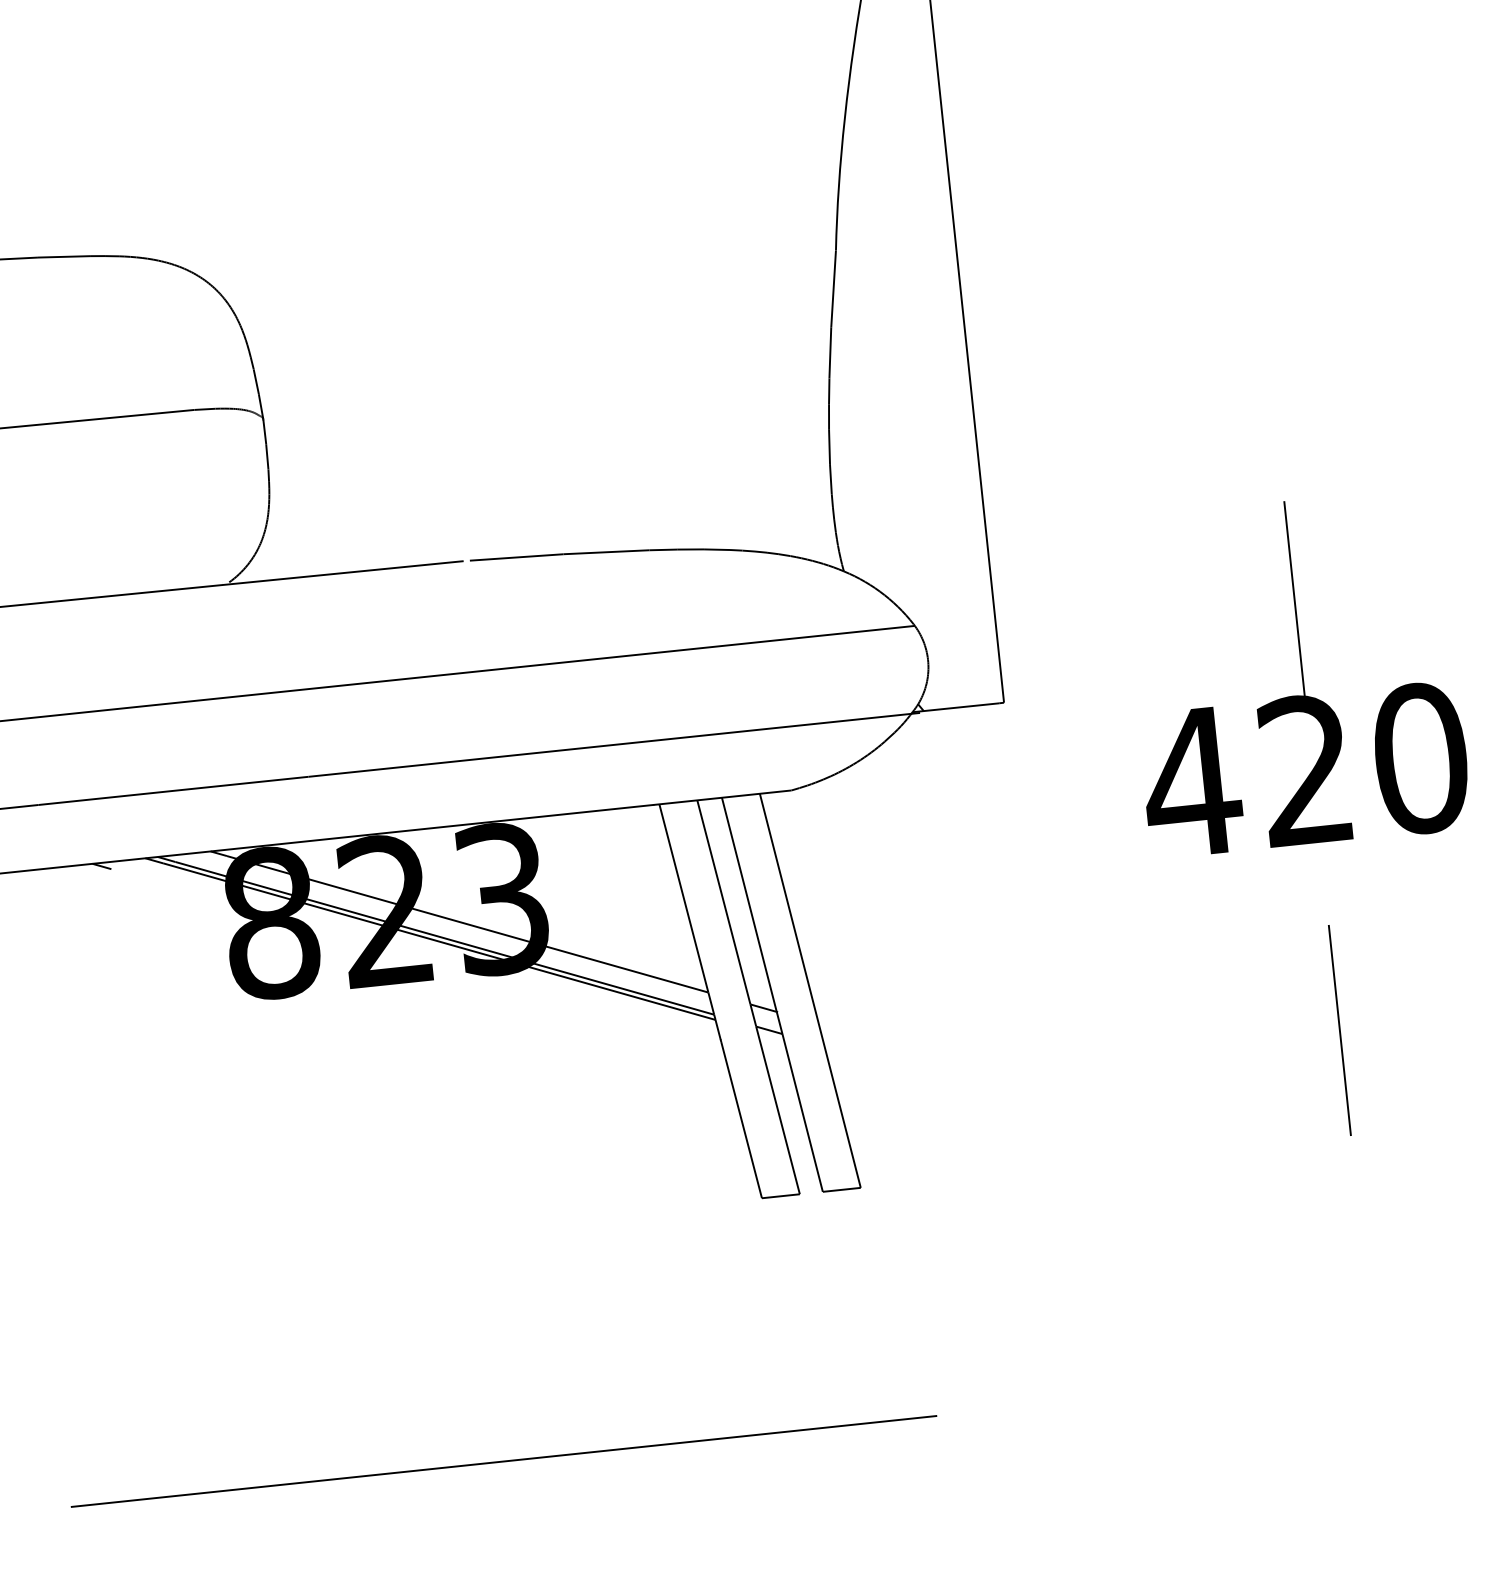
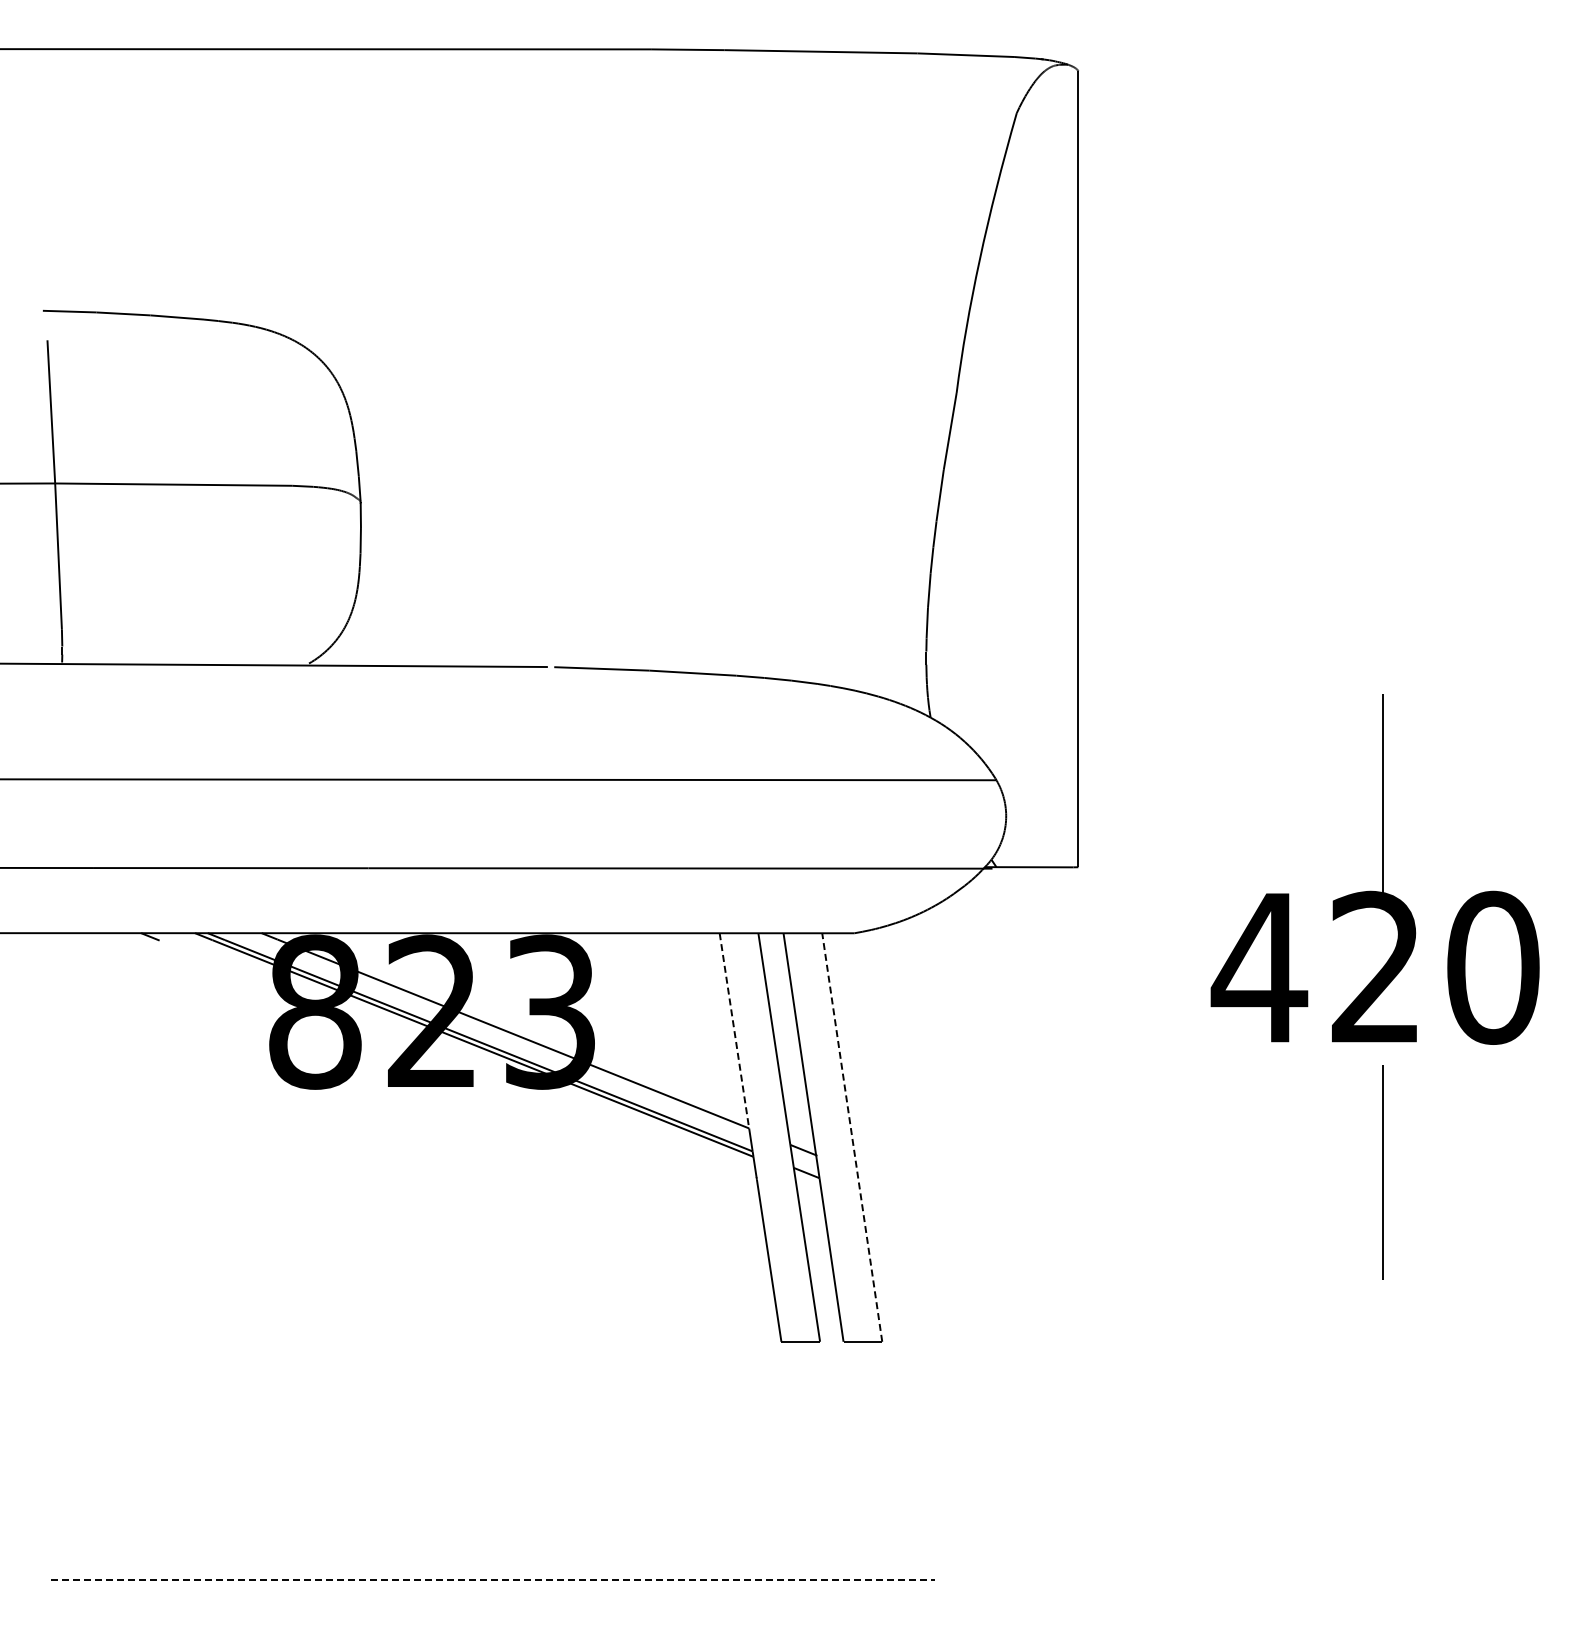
line: (683, 898) -> (734, 1030), solid -> dashed
line: (810, 990) -> (852, 1137), solid -> dashed
line: (1339, 1030) -> (1382, 1172), moved
line: (504, 1461) -> (493, 1580), solid -> dashed

